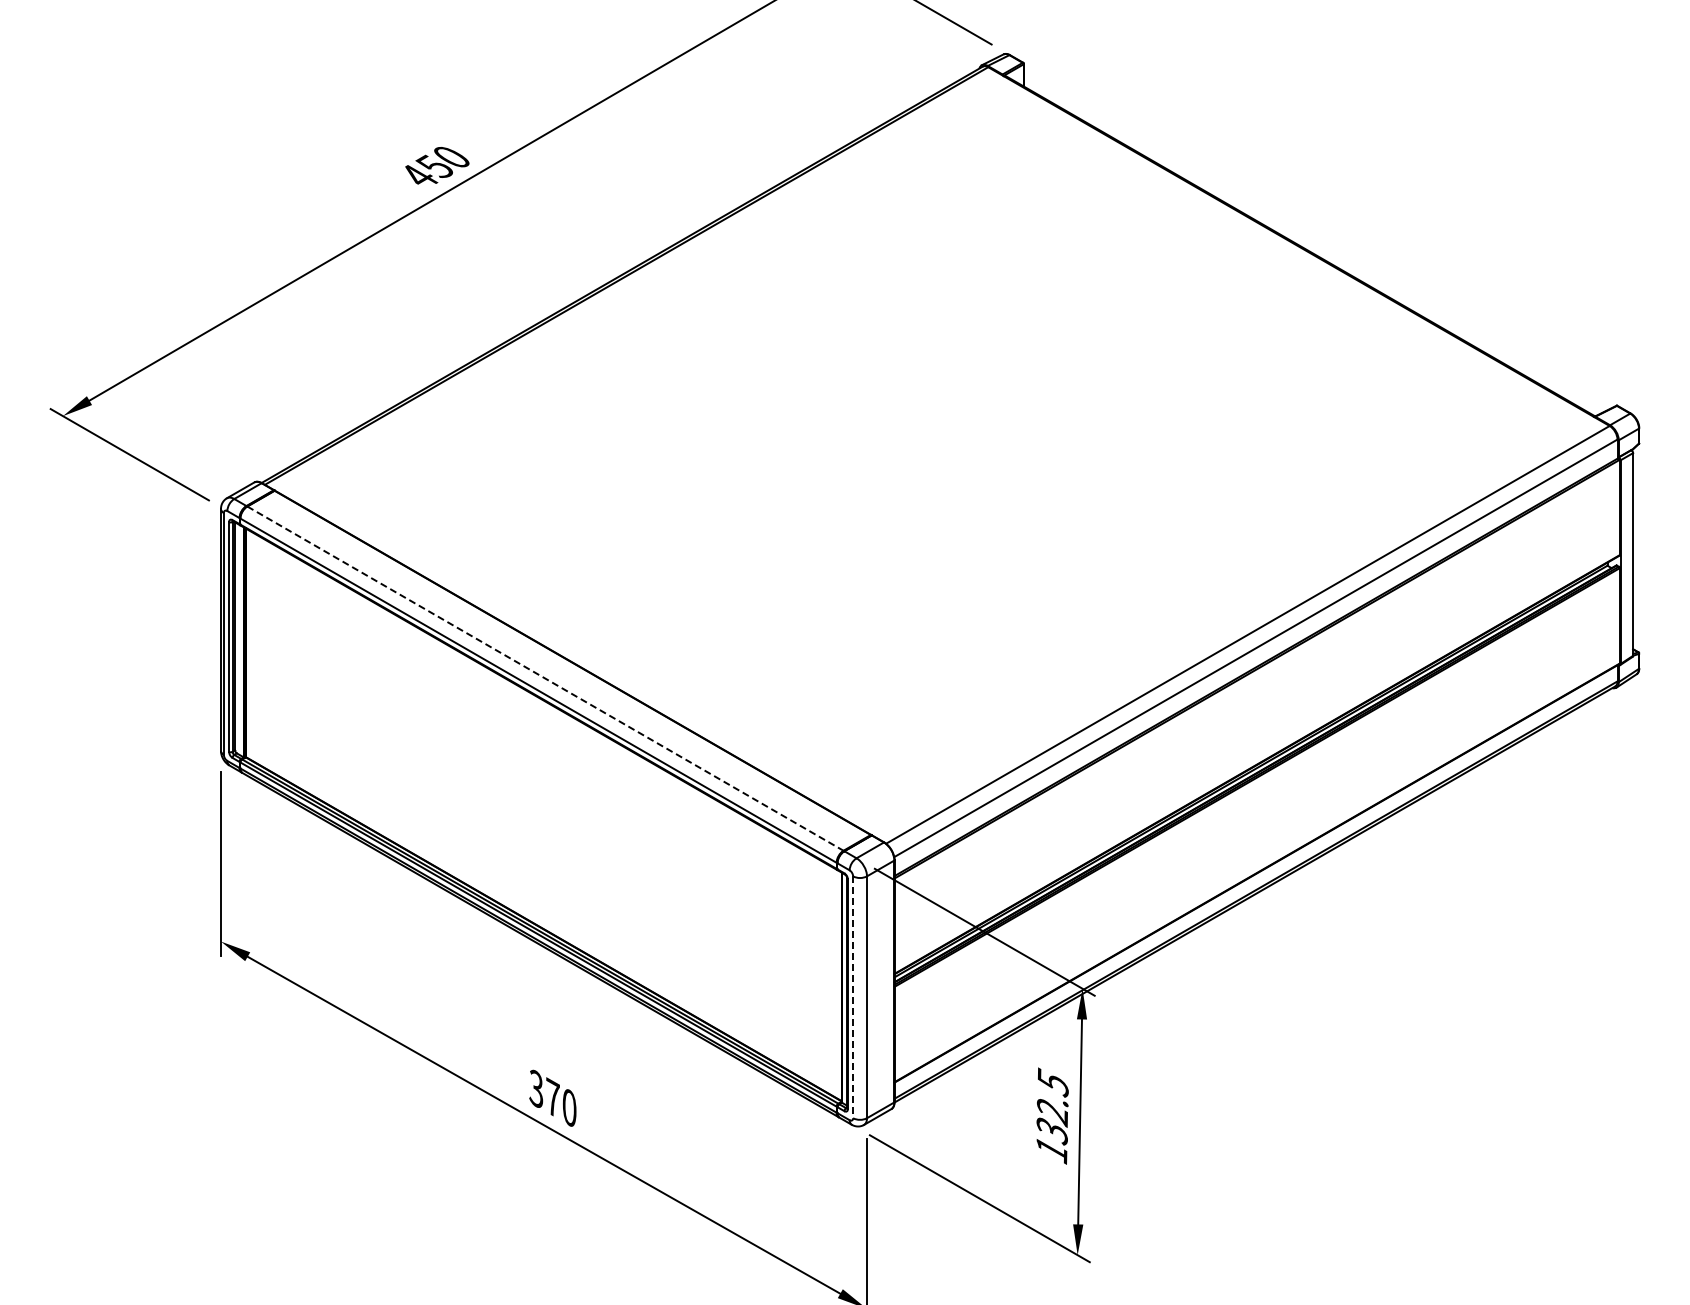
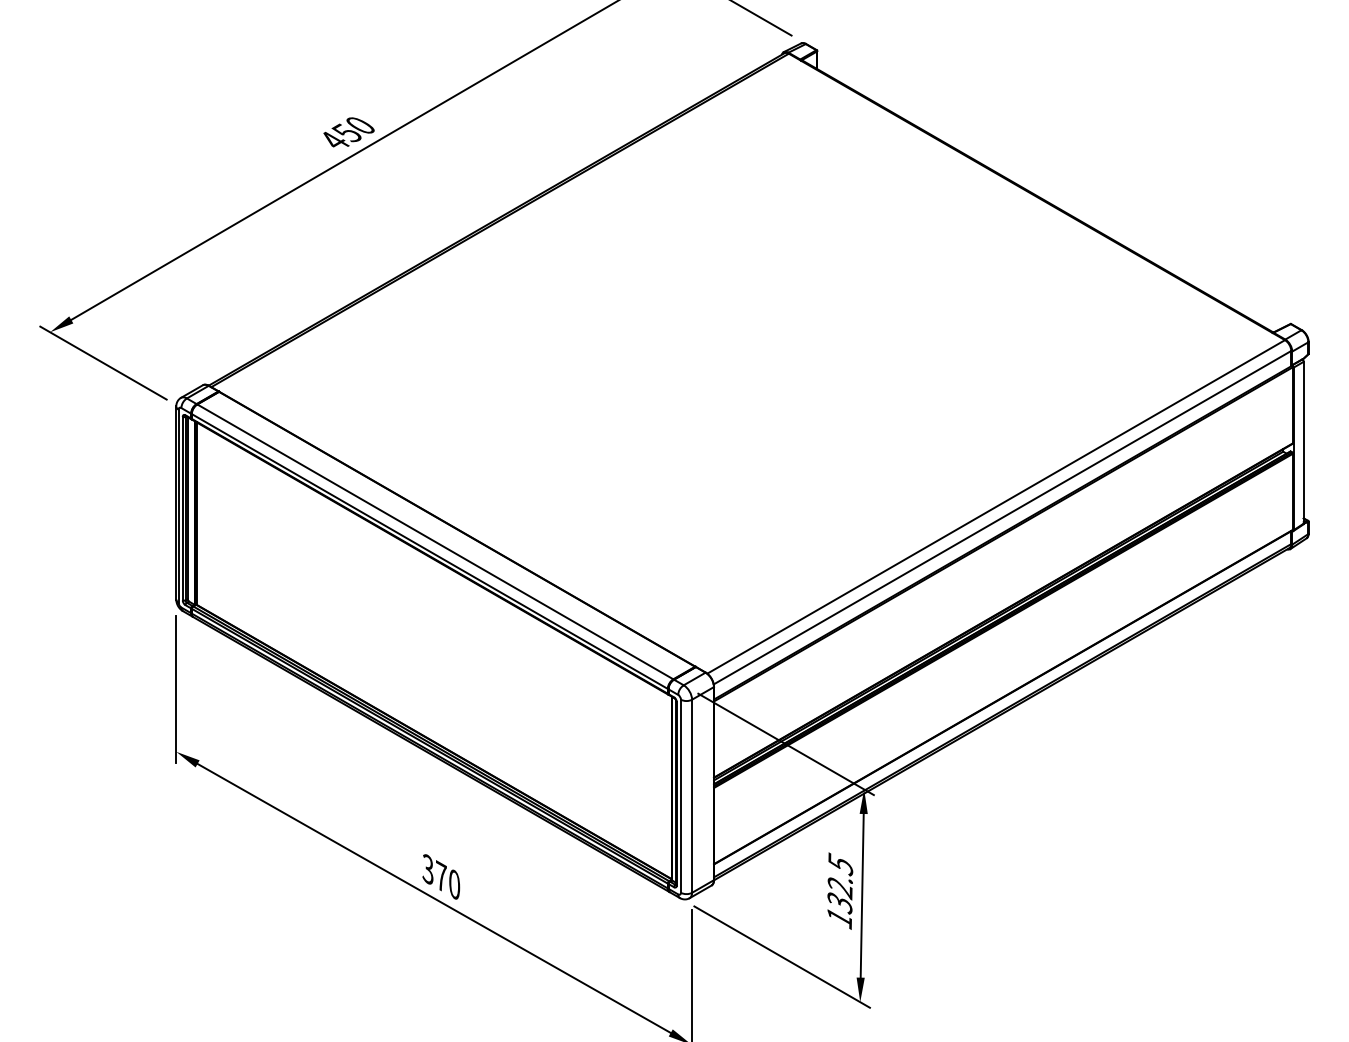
line: (545, 678) -> (435, 541), dashed -> solid
line: (853, 997) -> (681, 796), dashed -> solid

